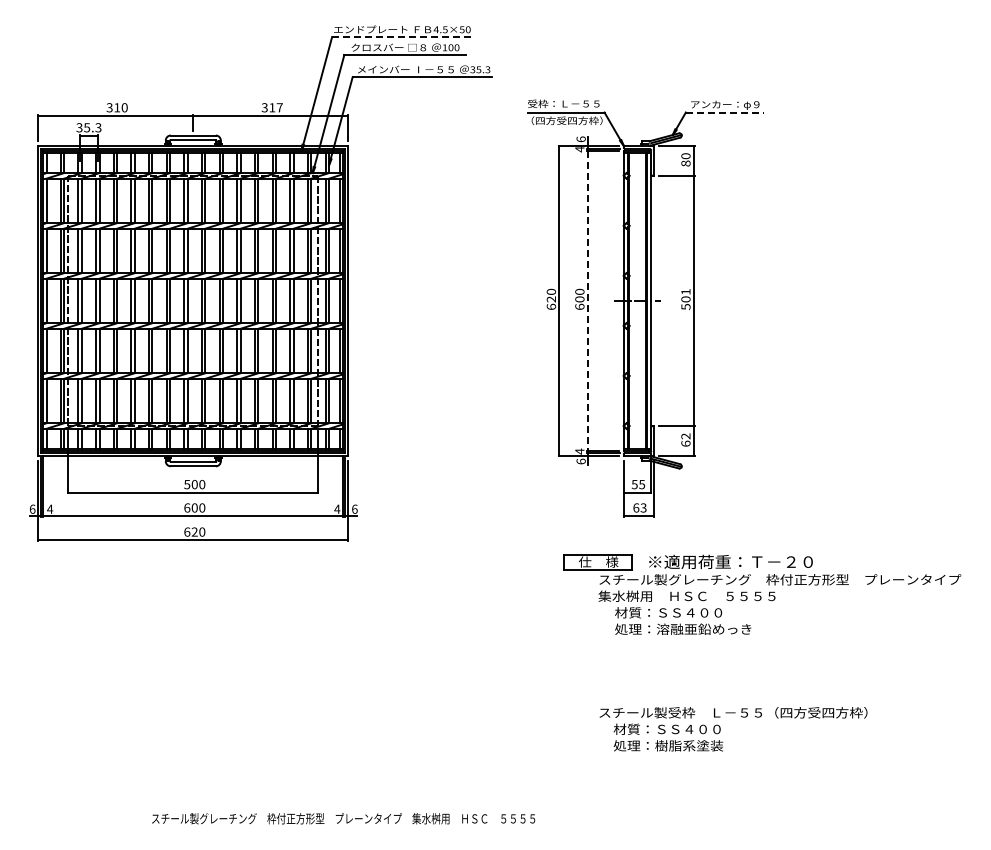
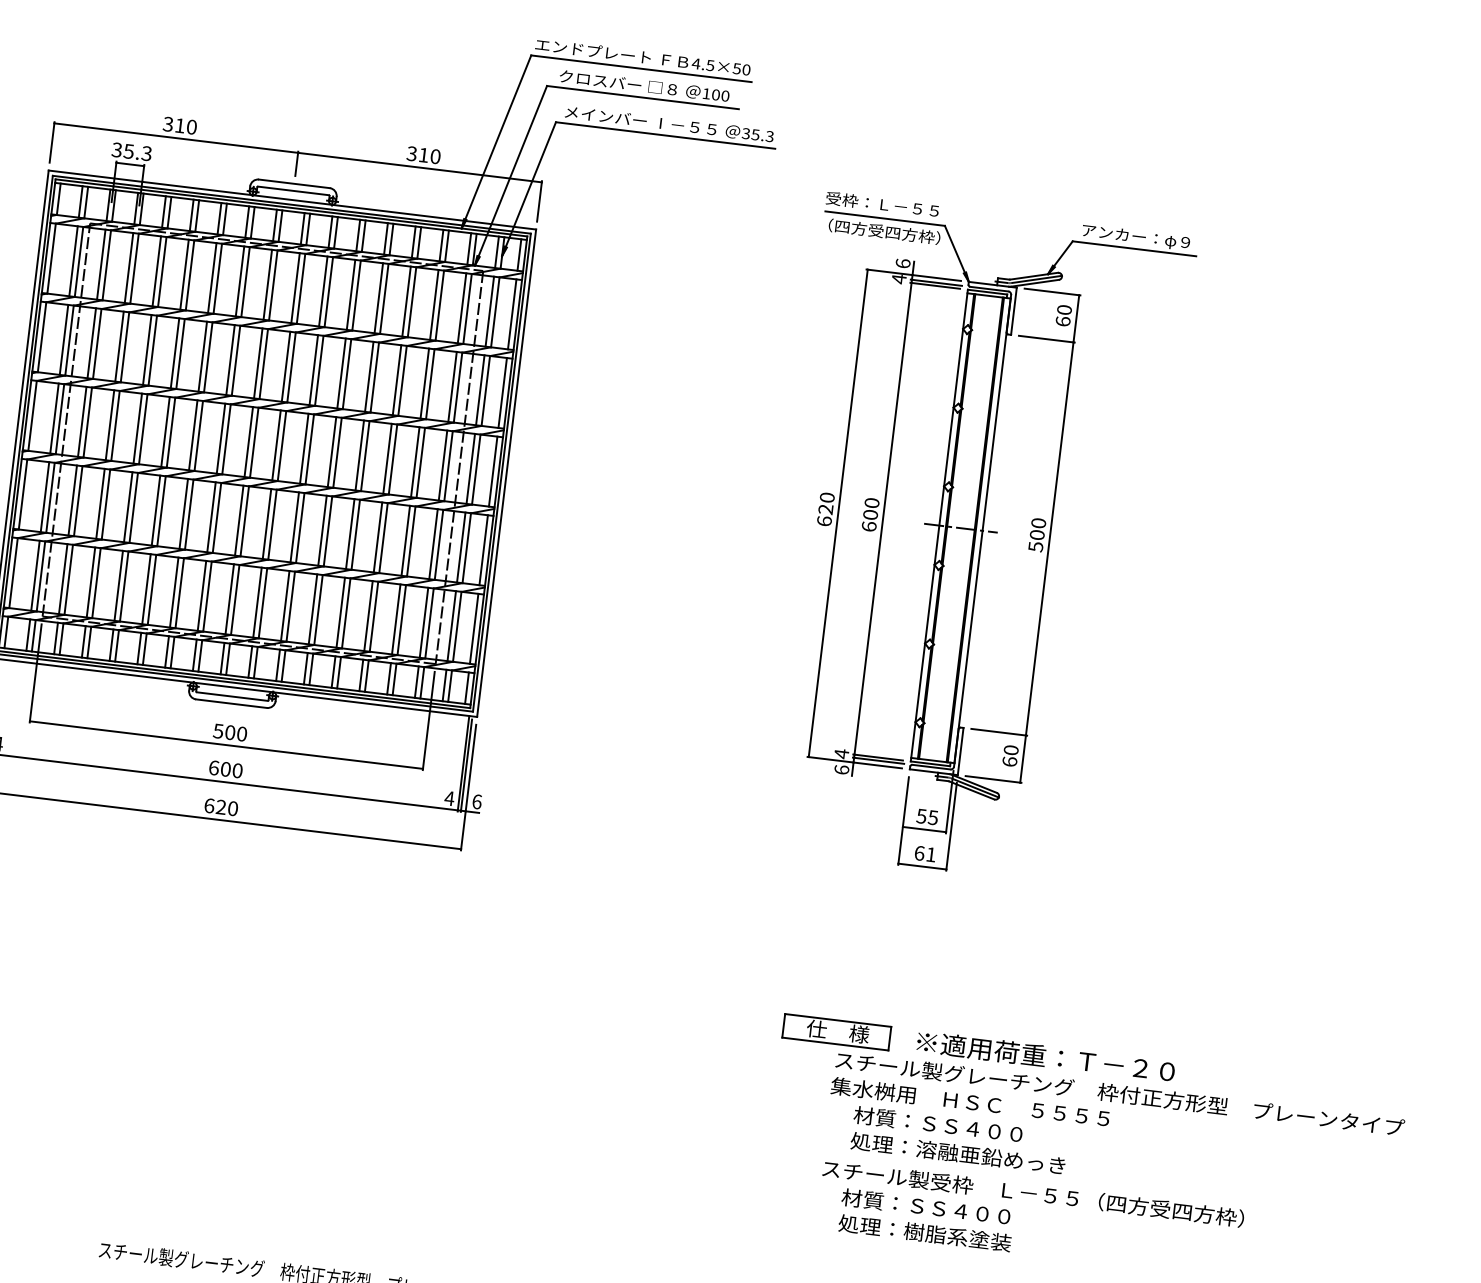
line: (402, 37) -> (641, 69), dashed -> solid
text: (279, 107) -> (435, 156), 317 -> 310
line: (725, 112) -> (1134, 248), dashed -> solid
text: (685, 163) -> (1062, 321), 80 -> 60
text: (685, 291) -> (1038, 522), 501 -> 500
line: (587, 301) -> (882, 519), dashed -> solid
text: (685, 436) -> (1010, 750), 62 -> 60
text: (643, 507) -> (931, 853), 63 -> 61
part: (762, 594) -> (1089, 1113), moved

